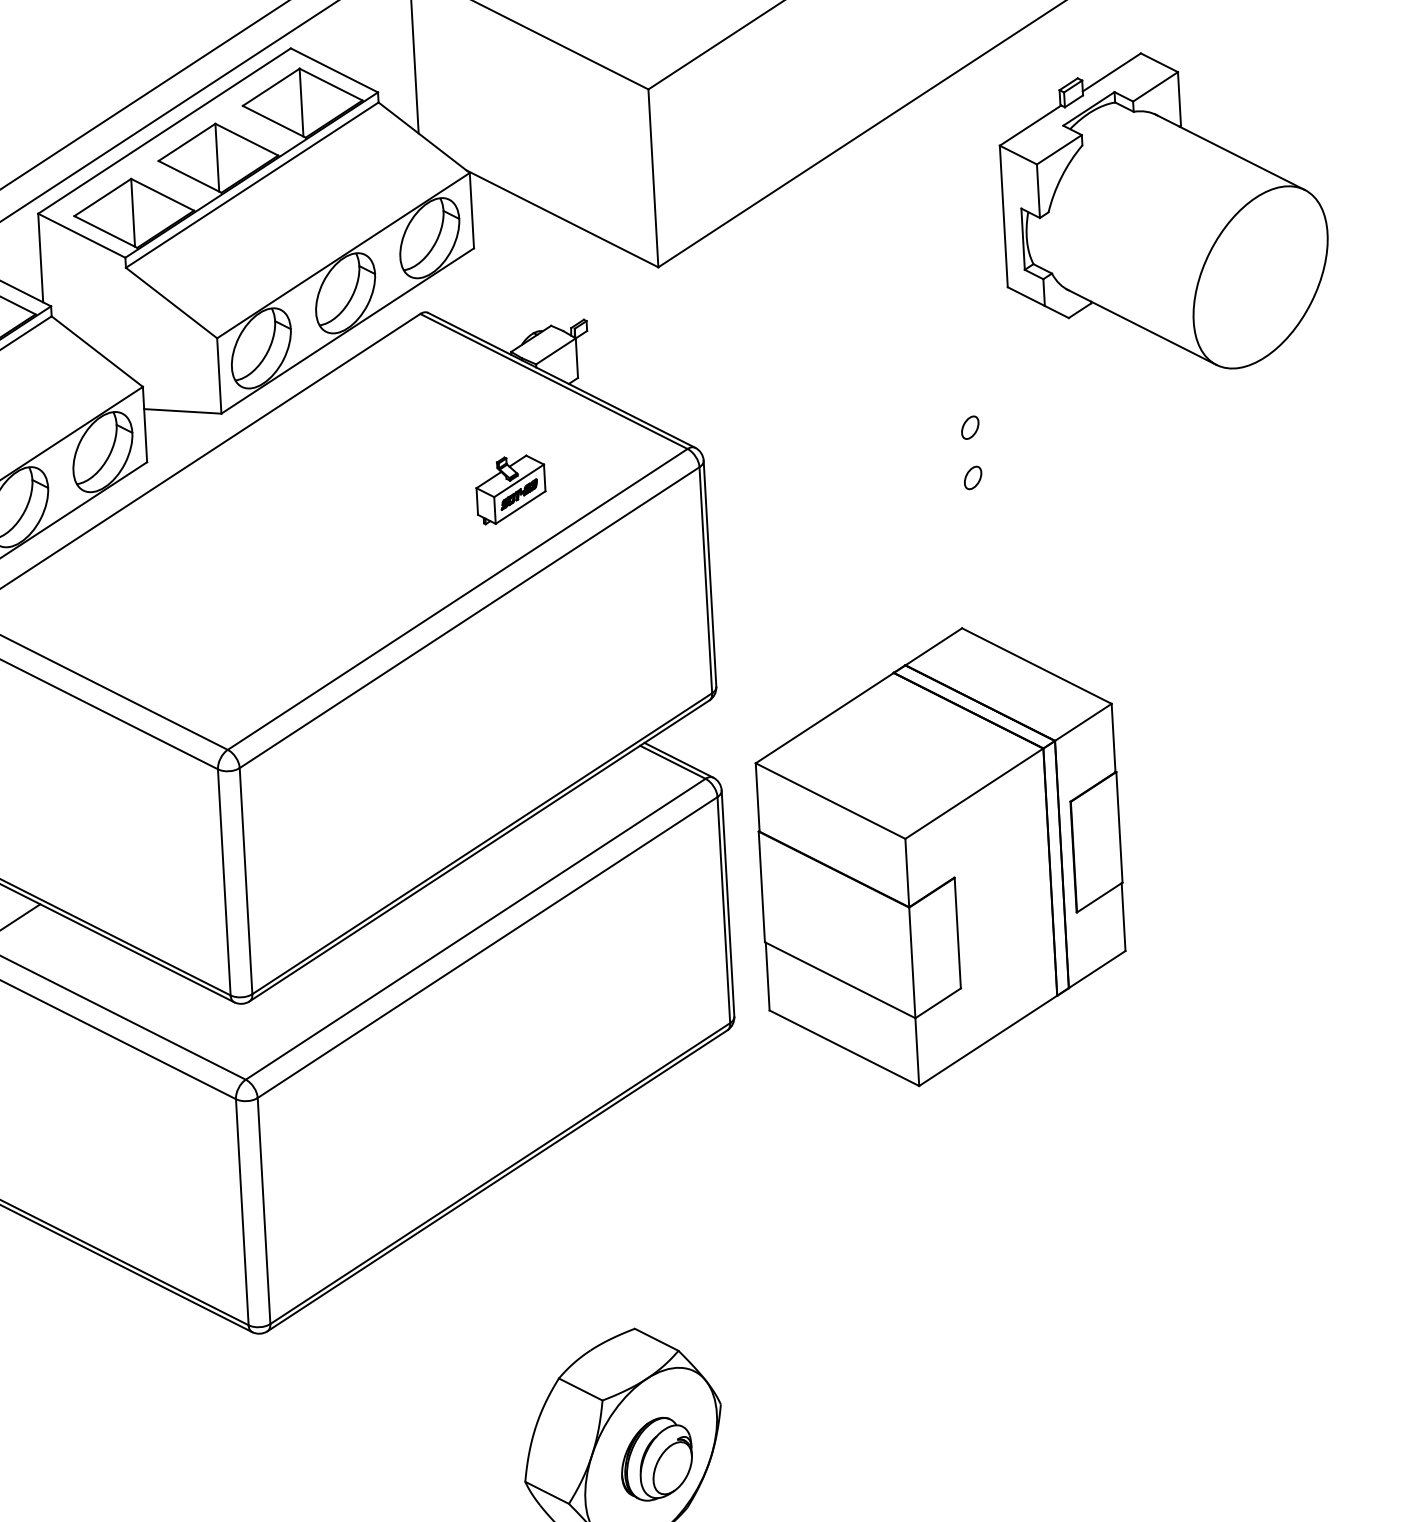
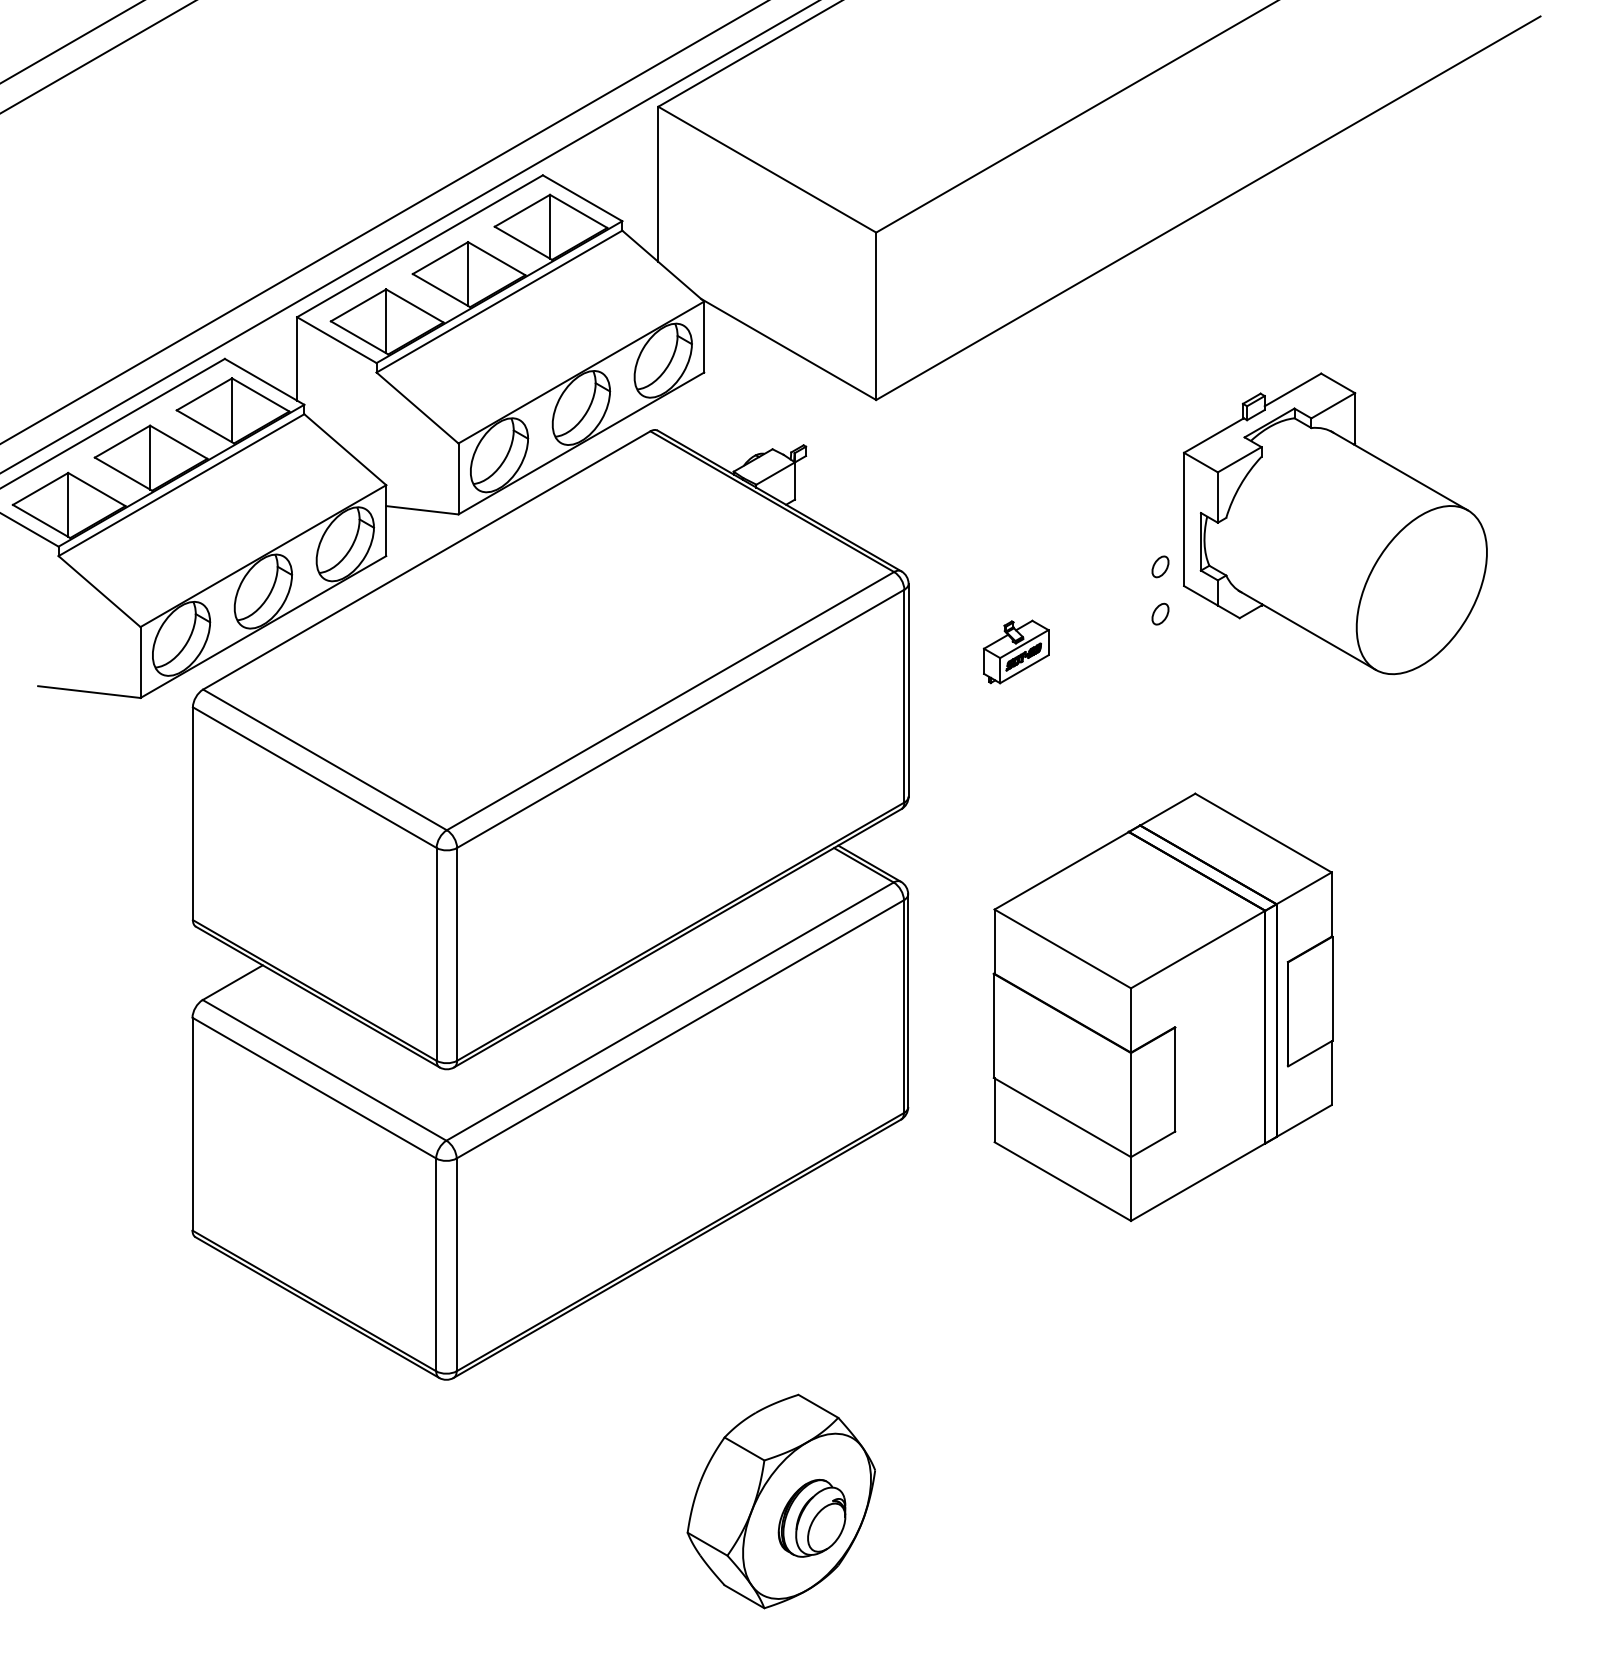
part: (1164, 211) -> (1335, 523), moved
part: (510, 489) -> (1015, 651), moved
part: (939, 856) -> (1162, 1006), moved

